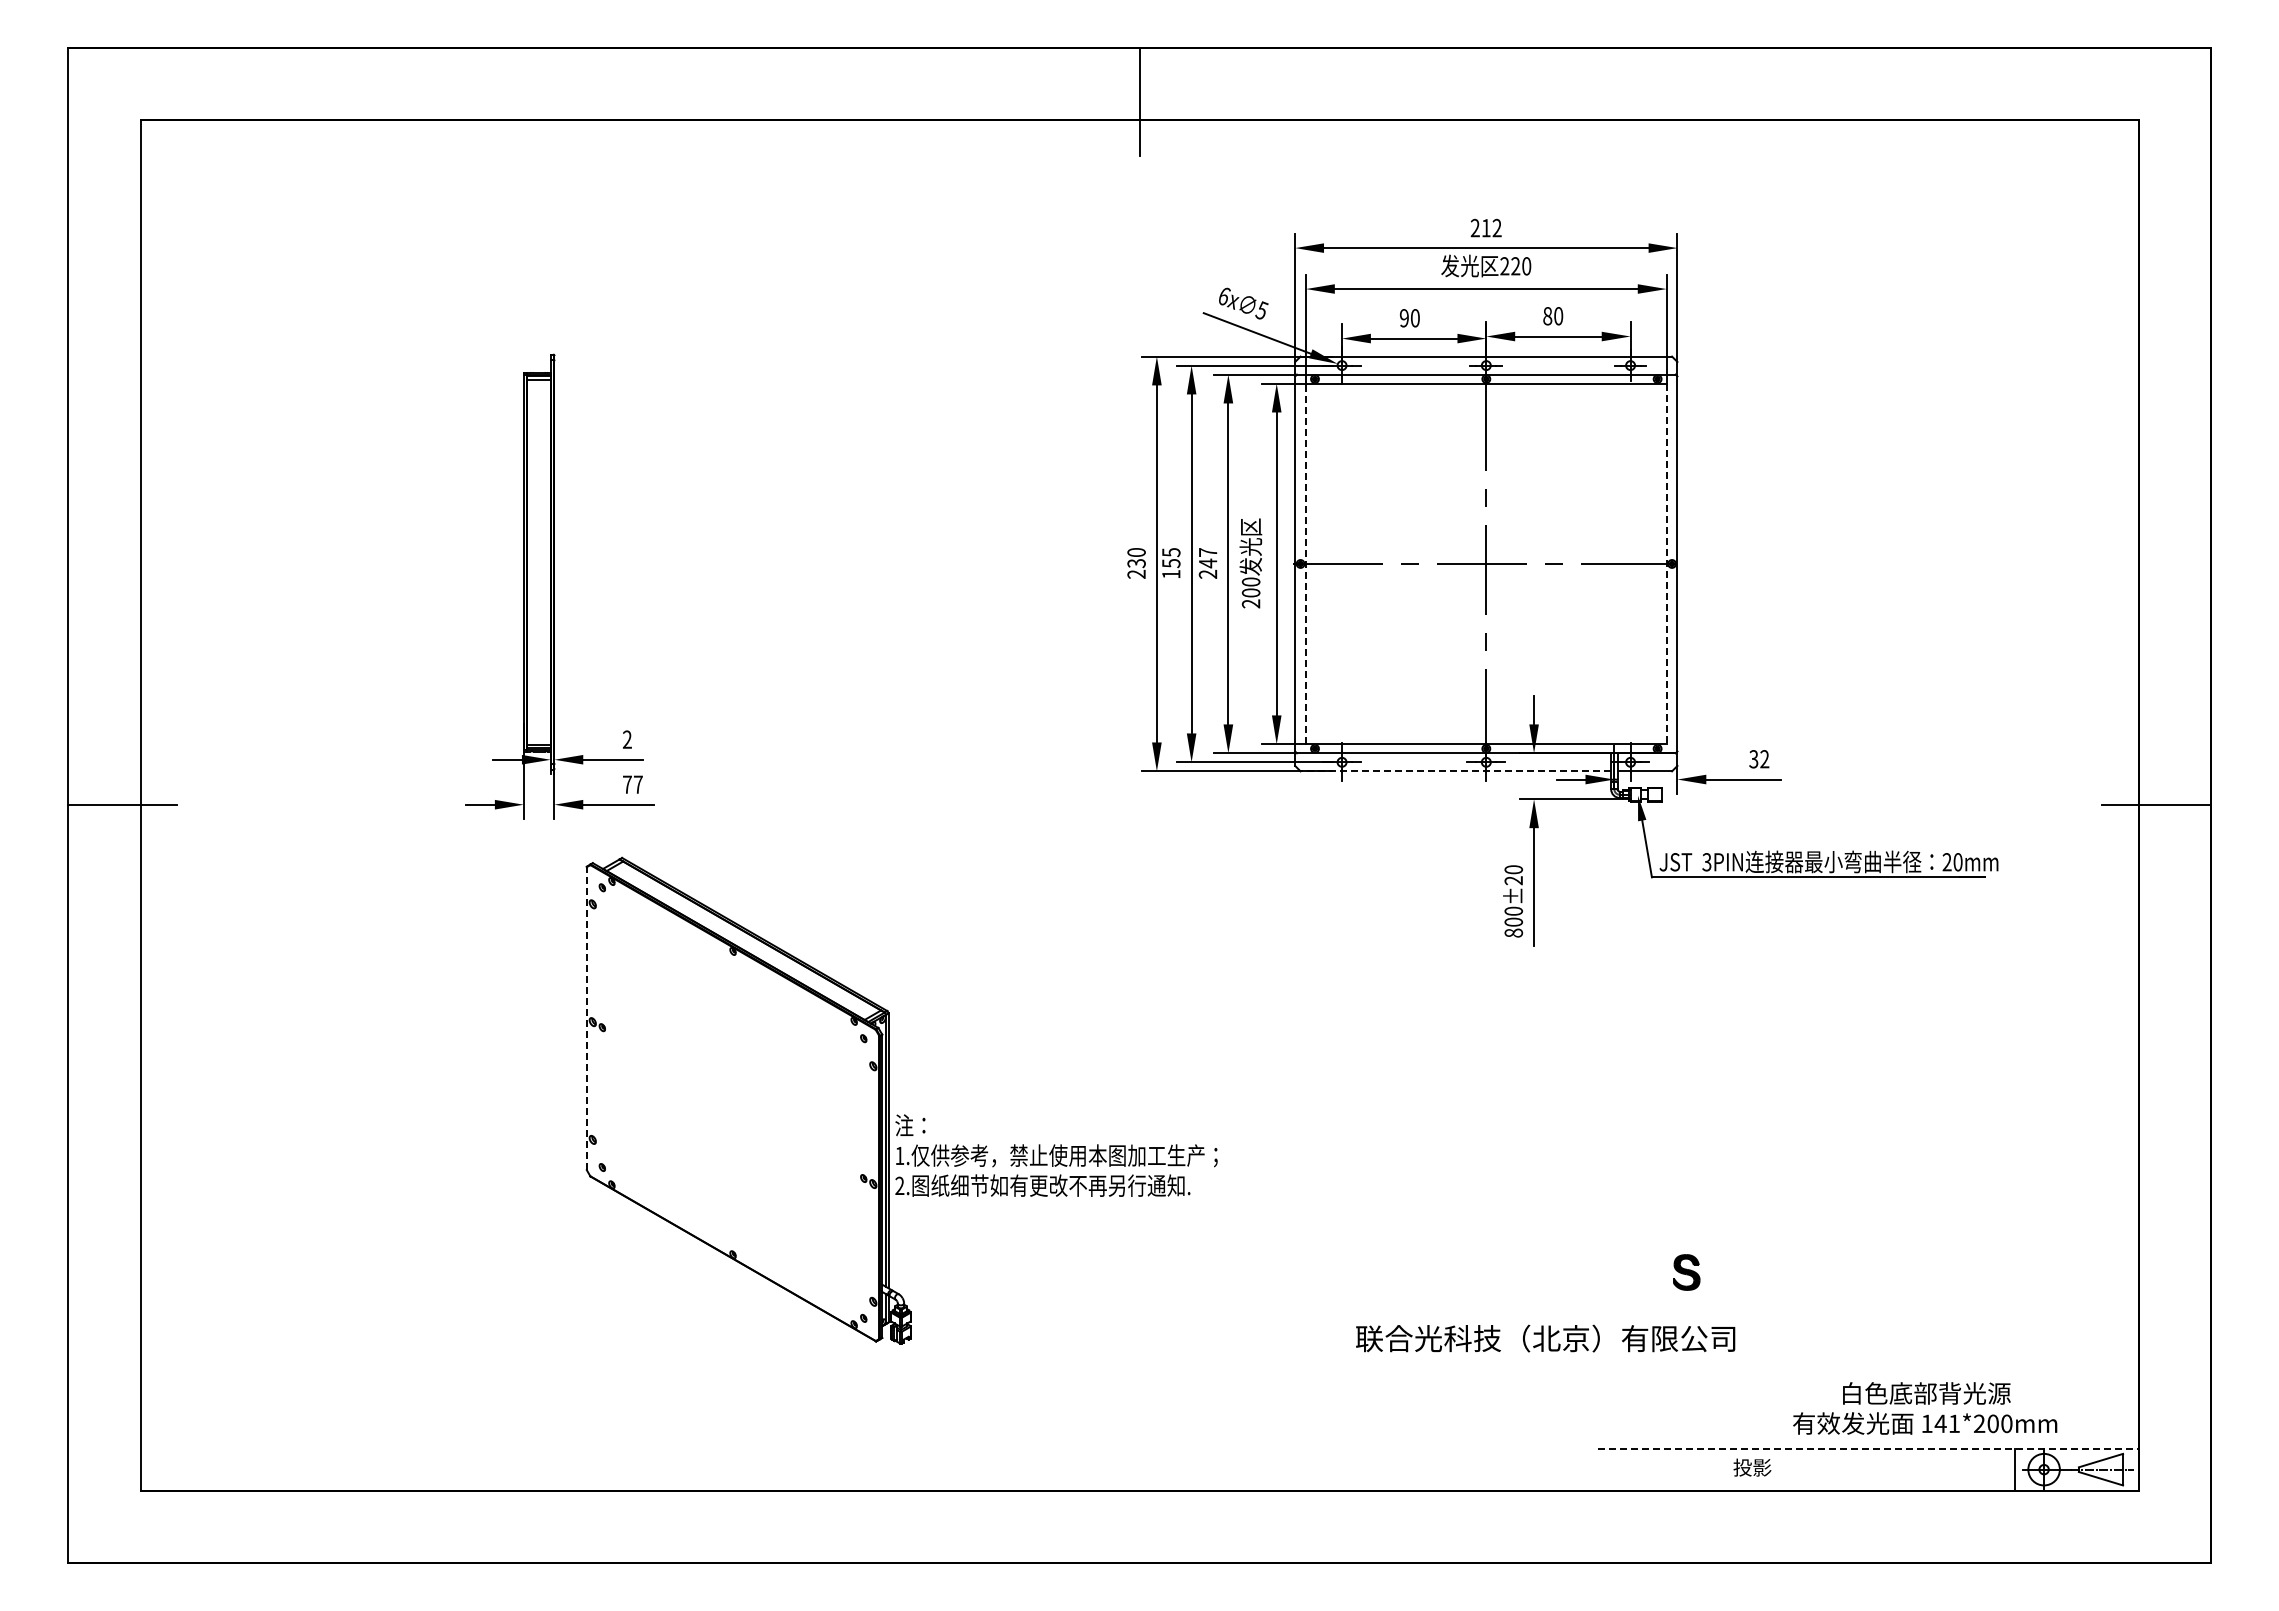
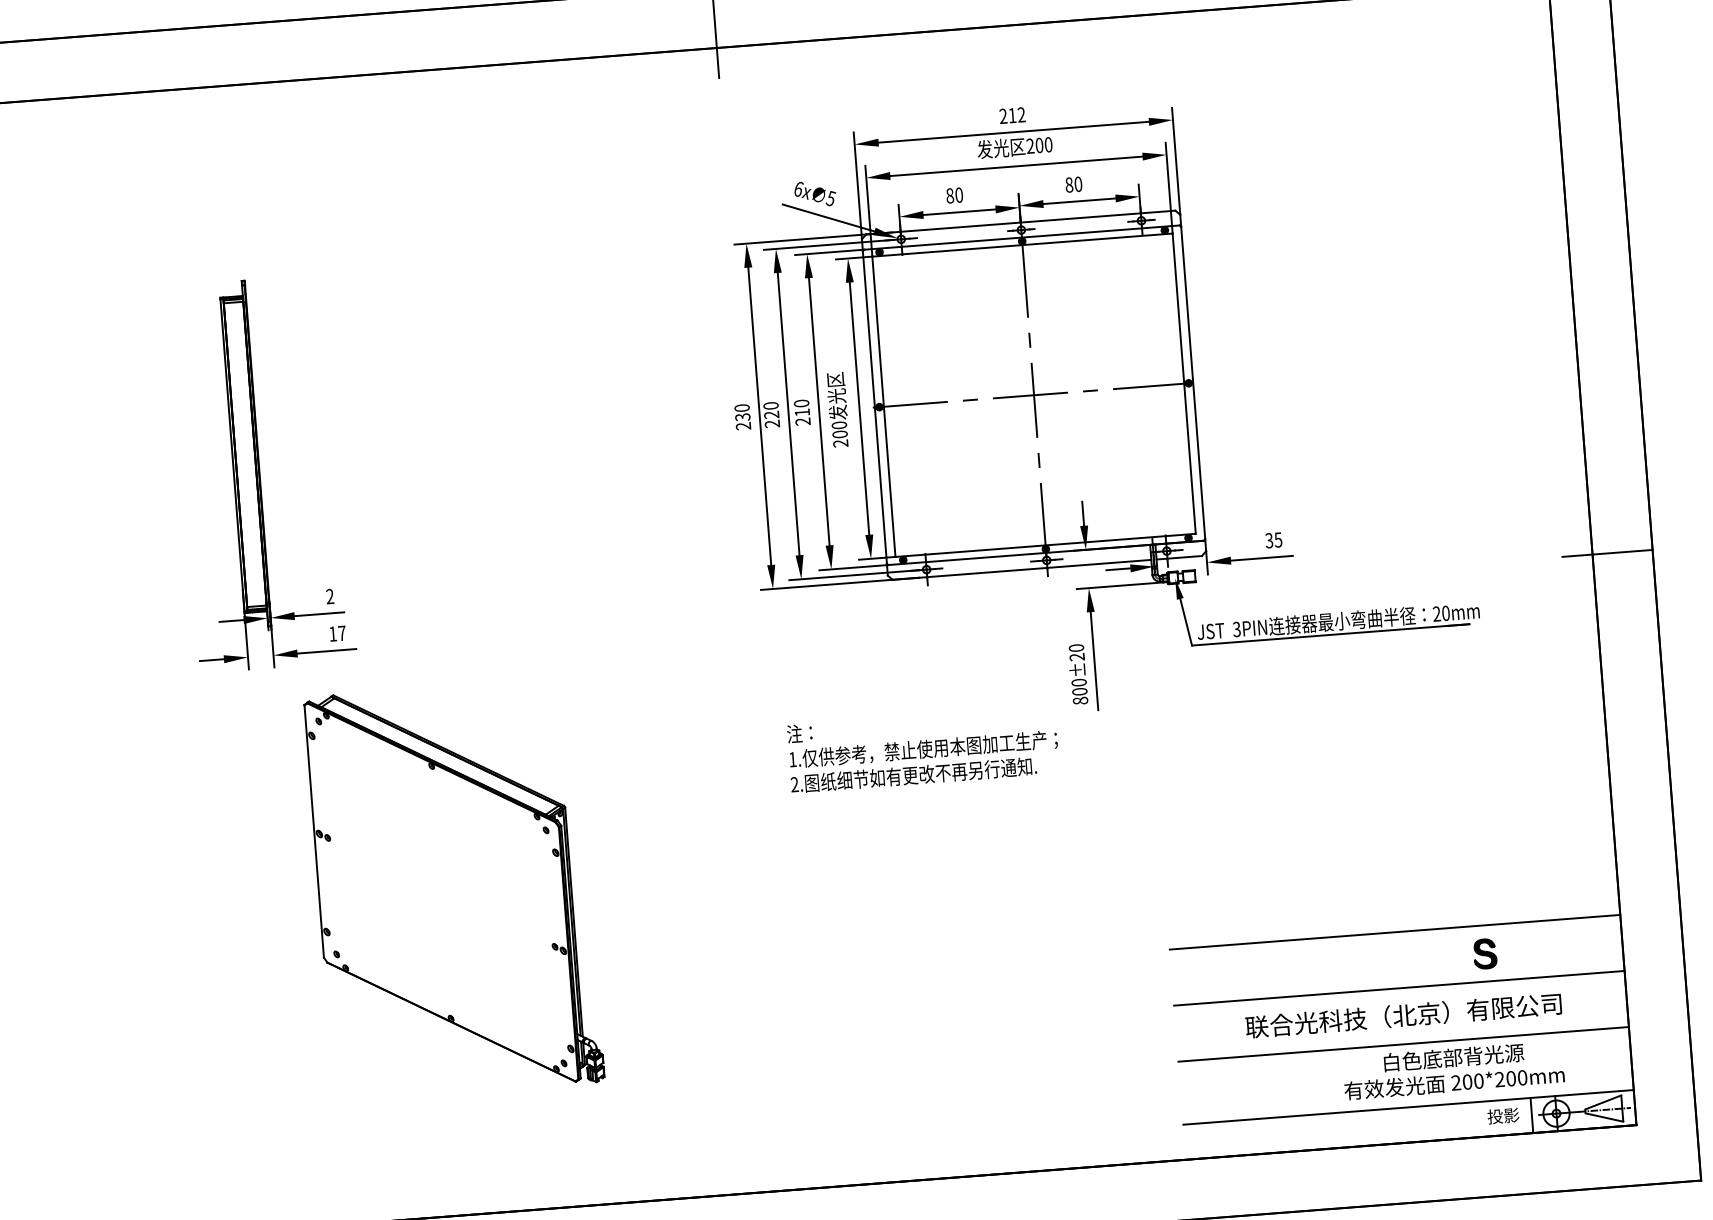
text: (1515, 266) -> (1039, 145), 220 -> 200
text: (1403, 318) -> (949, 196), 90 -> 80
text: (1207, 558) -> (801, 408), 247 -> 210
text: (1171, 563) -> (771, 415), 155 -> 220
line: (1305, 563) -> (883, 406), dashed -> solid
line: (1666, 564) -> (1184, 384), dashed -> solid
text: (1764, 759) -> (1278, 540), 32 -> 35
line: (1455, 771) -> (1021, 570), dashed -> solid
text: (627, 784) -> (333, 633), 77 -> 17
line: (586, 1018) -> (313, 831), dashed -> solid
text: (1056, 1155) -> (923, 749), moved
line: (1867, 1238) -> (1394, 932), added
part: (1686, 1272) -> (1485, 953), moved
line: (1867, 1305) -> (1398, 988), added
text: (1545, 1338) -> (1403, 1015), moved
line: (1867, 1372) -> (1403, 1044), added
text: (1940, 1423) -> (1467, 1081), 141*200mm -> 200*200mm
line: (1868, 1448) -> (1408, 1107), dashed -> solid
text: (1752, 1467) -> (1503, 1115), moved

